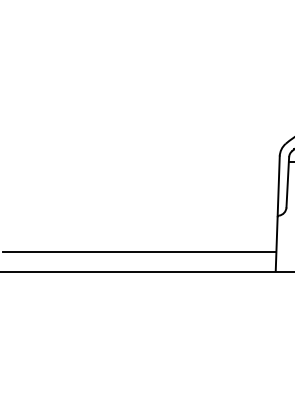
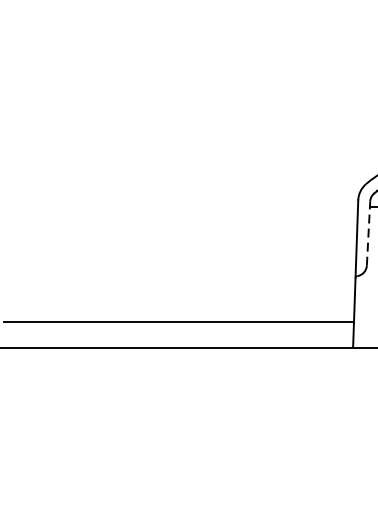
line: (287, 181) -> (368, 232), solid -> dashed

